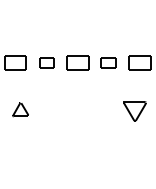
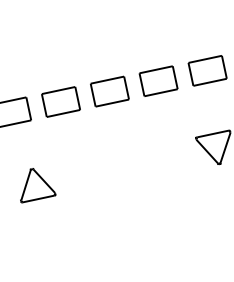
part: (46, 62) -> (60, 101), size x1.43
part: (108, 62) -> (157, 80), size x1.43
part: (20, 109) -> (34, 183), size x1.43

